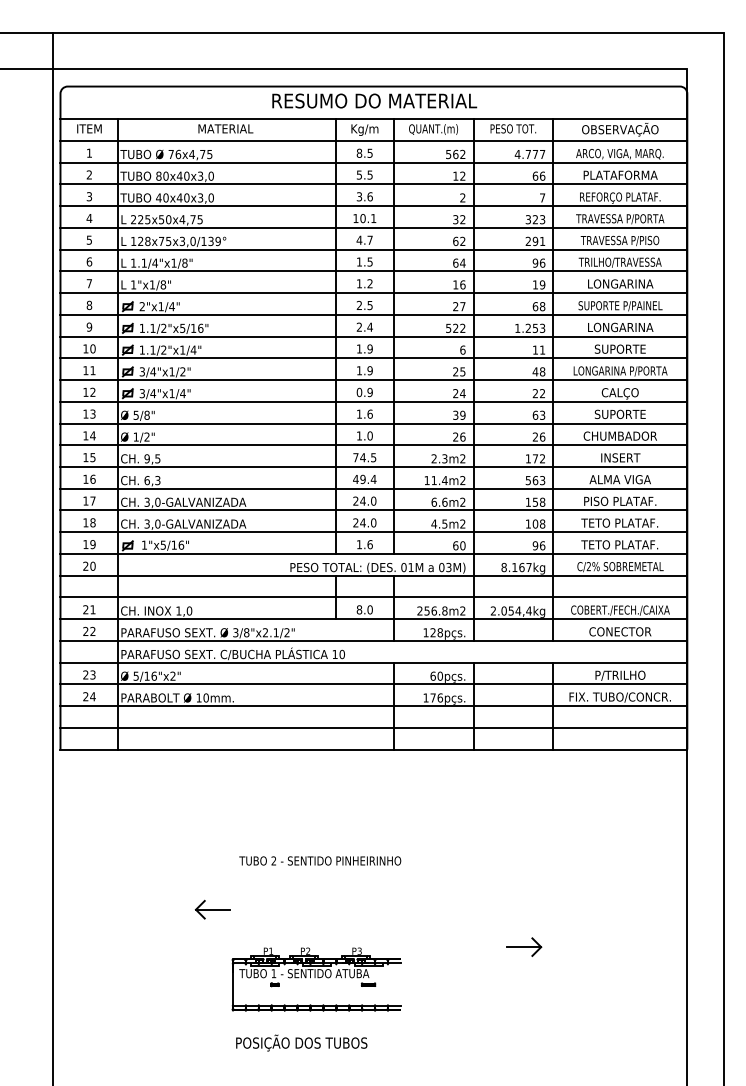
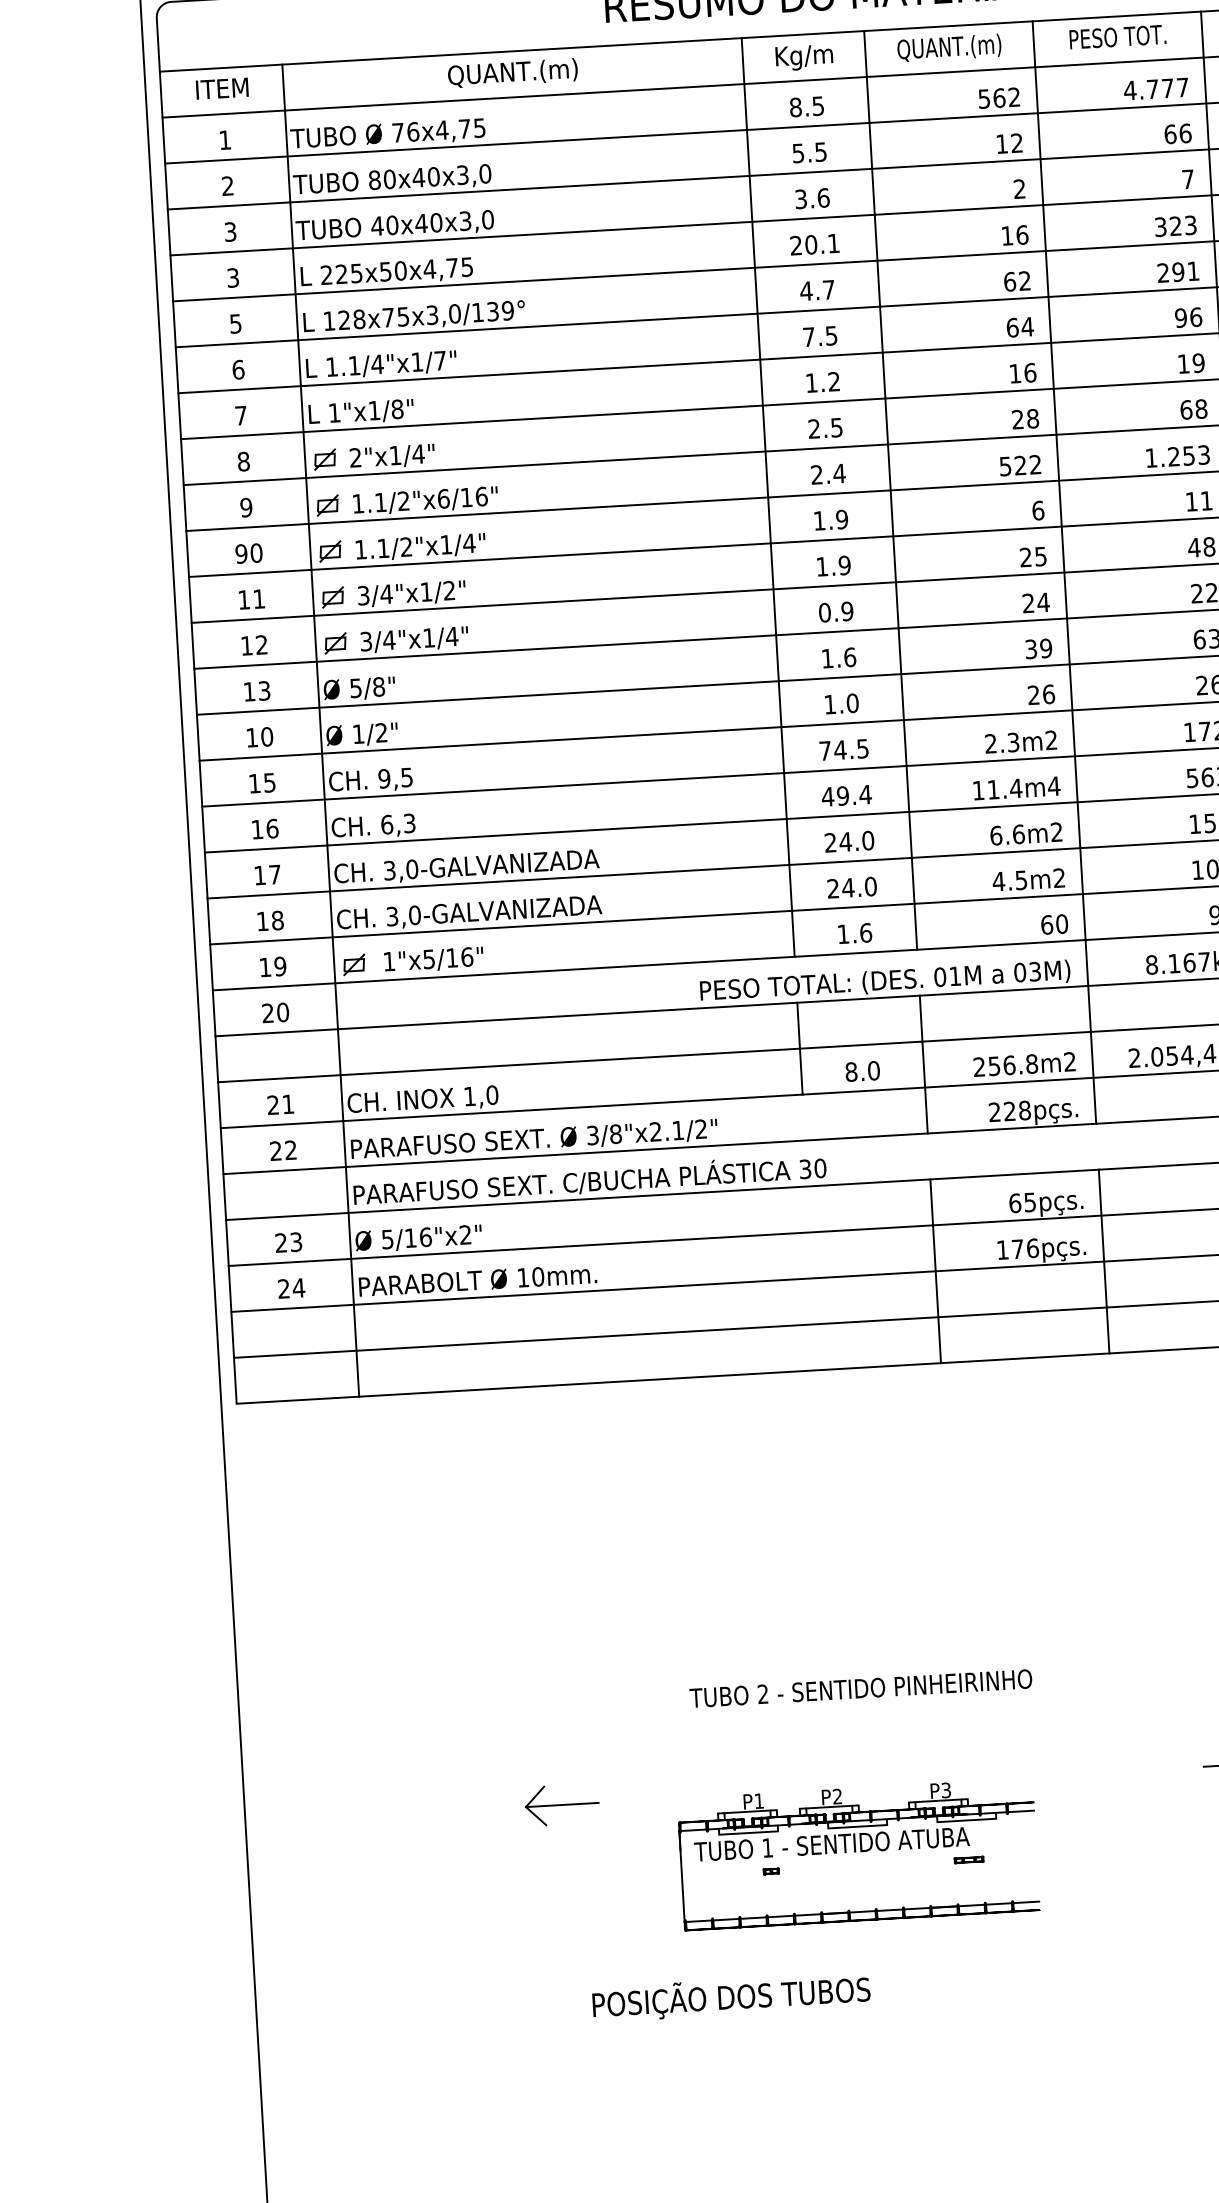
text: (226, 129) -> (511, 73), MATERIAL -> QUANT.(m)
text: (89, 218) -> (233, 278), 4 -> 3
text: (355, 218) -> (795, 245), 10.1 -> 20.1
text: (459, 219) -> (1015, 235), 32 -> 16
text: (359, 261) -> (808, 335), 1.5 -> 7.5
text: (184, 262) -> (439, 359), 1.1/4"x1/8" -> 1.1/4"x1/7"
text: (462, 306) -> (1032, 418), 27 -> 28
text: (182, 327) -> (443, 497), 1.1/2"x5/16" -> 1.1/2"x6/16"
text: (85, 348) -> (240, 553), 10 -> 90
text: (92, 435) -> (266, 736), 14 -> 10
text: (462, 480) -> (1053, 786), 11.4m2 -> 11.4m4
text: (425, 632) -> (993, 1111), 128pçs. -> 228pçs.
text: (334, 654) -> (804, 1169), 10 -> 30
text: (440, 675) -> (1030, 1200), 60pçs. -> 65pçs.
text: (320, 860) -> (861, 1687), moved
part: (212, 909) -> (560, 1804), moved
part: (316, 979) -> (858, 1855), moved
text: (301, 1042) -> (730, 1996), moved

